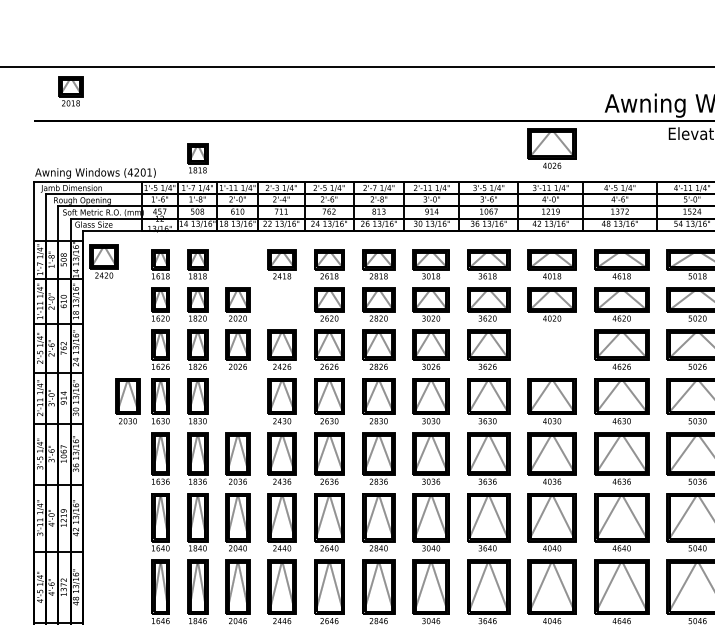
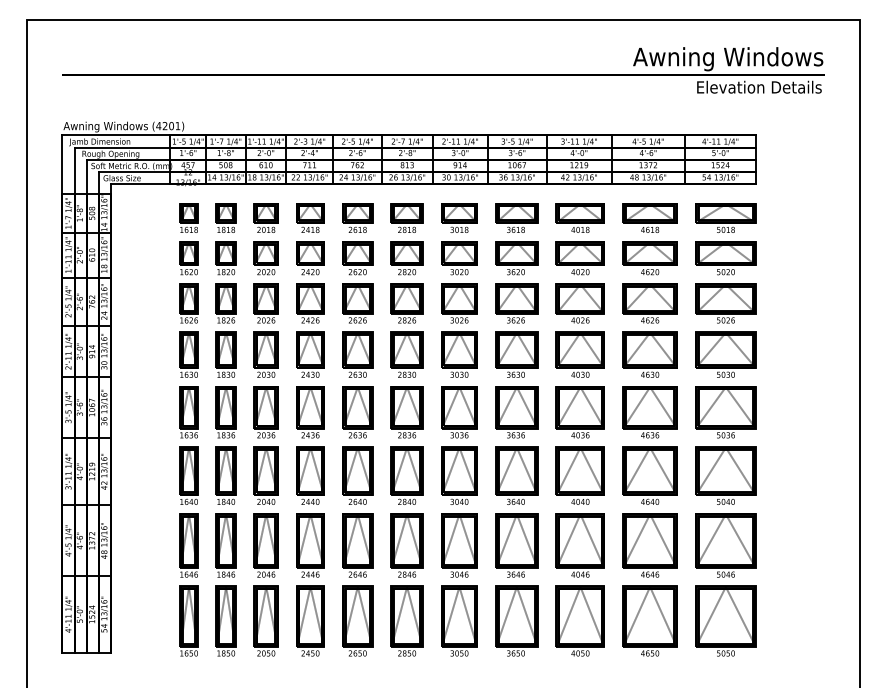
part: (70, 90) -> (265, 217), moved
part: (551, 148) -> (579, 303), moved
part: (197, 157) -> (225, 111), removed
part: (104, 261) -> (310, 258), moved
part: (127, 400) -> (265, 354), moved

